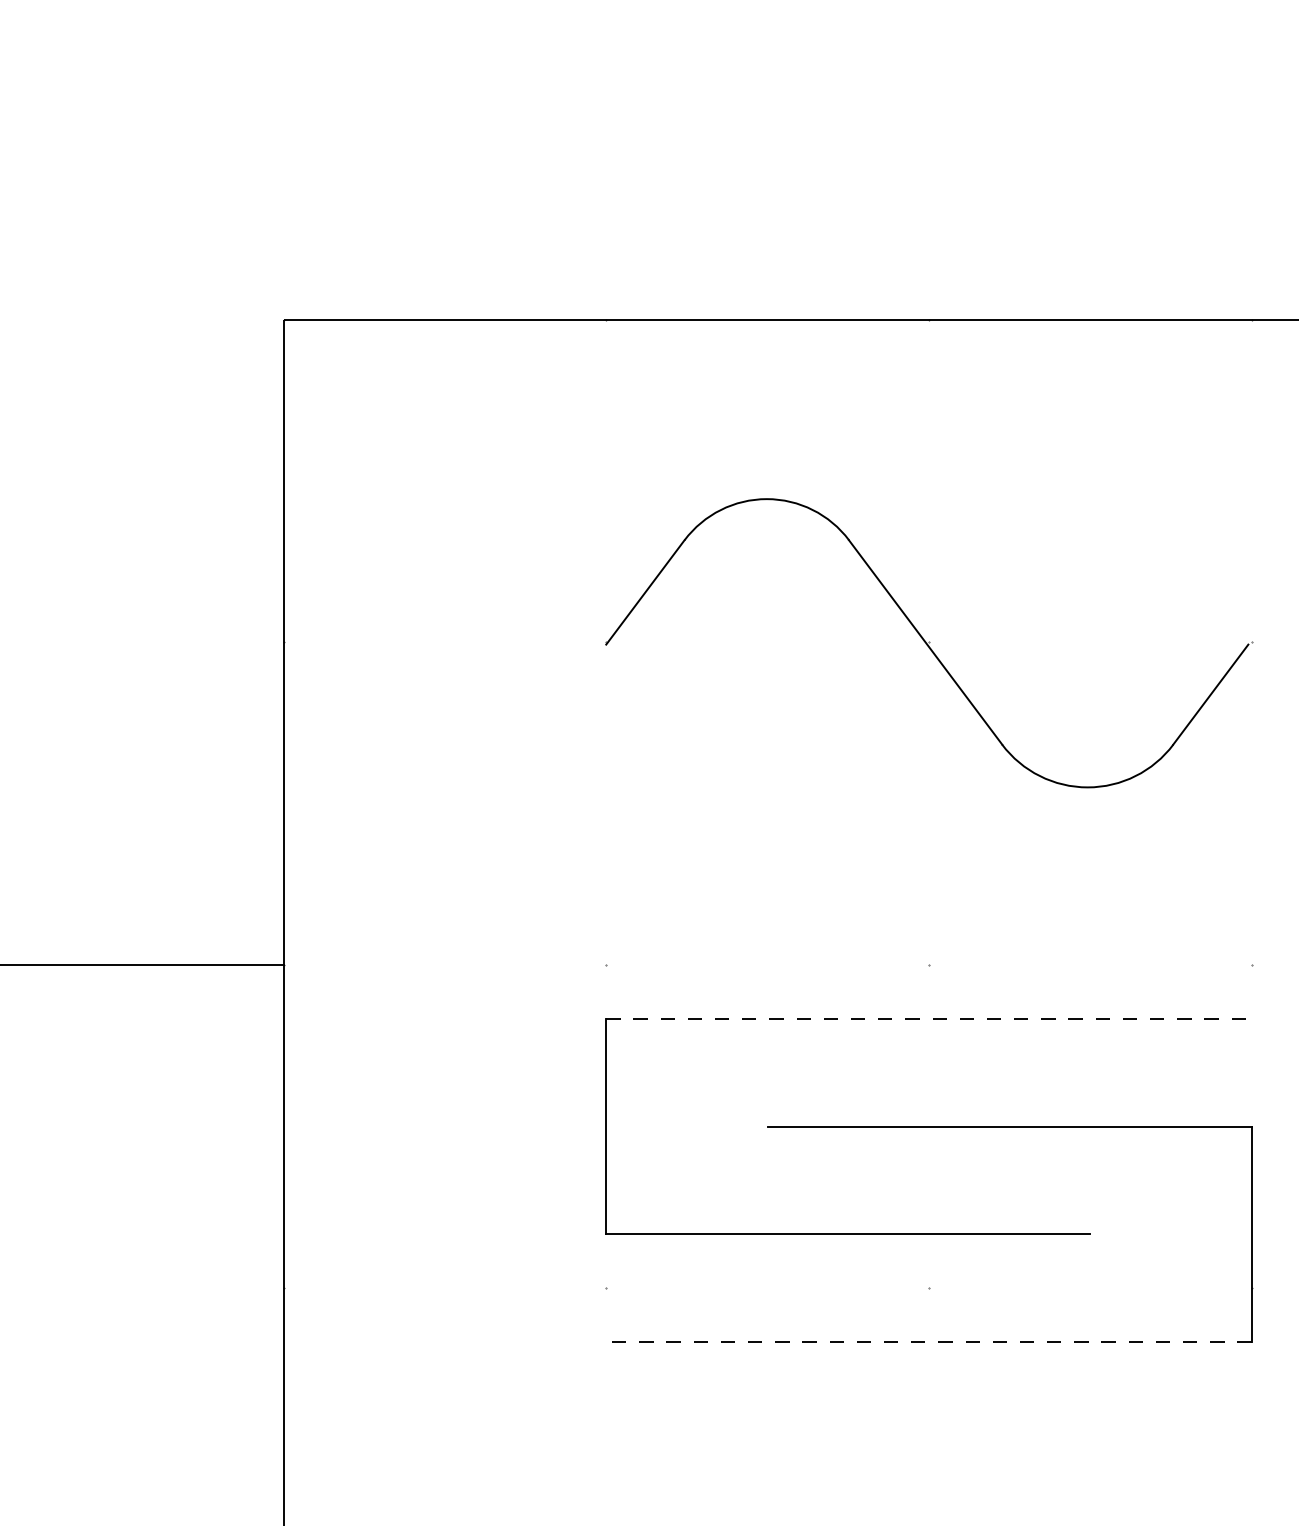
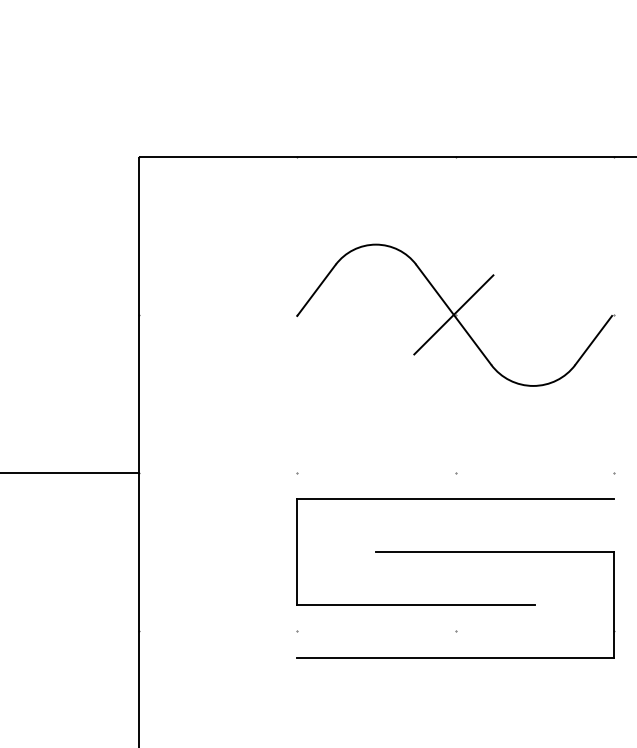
line: (924, 641) -> (453, 314), added
line: (928, 1019) -> (455, 499), dashed -> solid
line: (928, 1341) -> (455, 657), dashed -> solid

